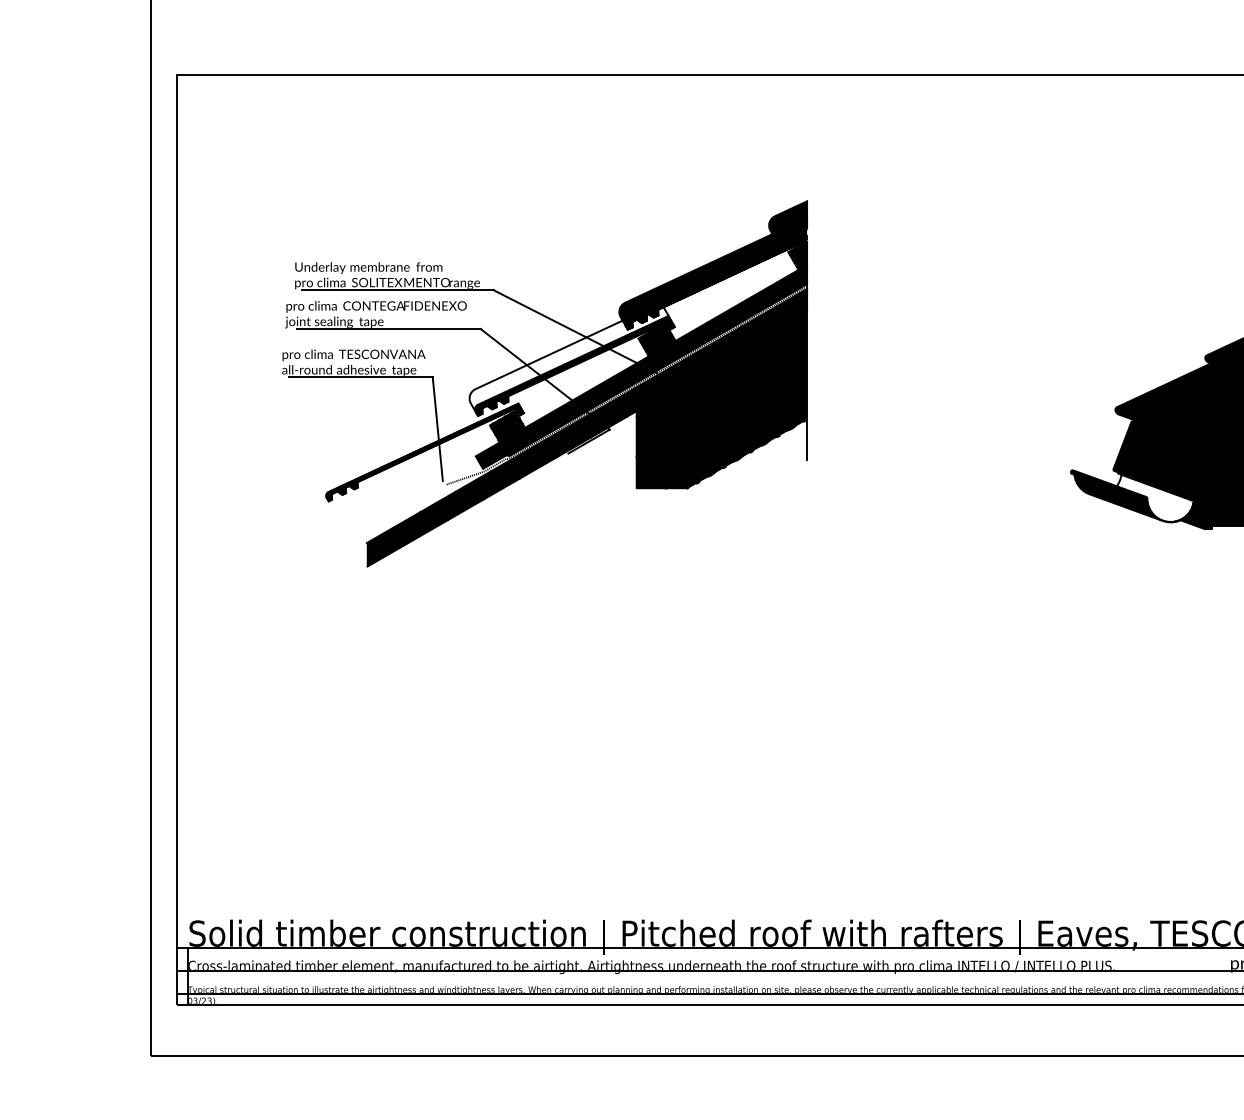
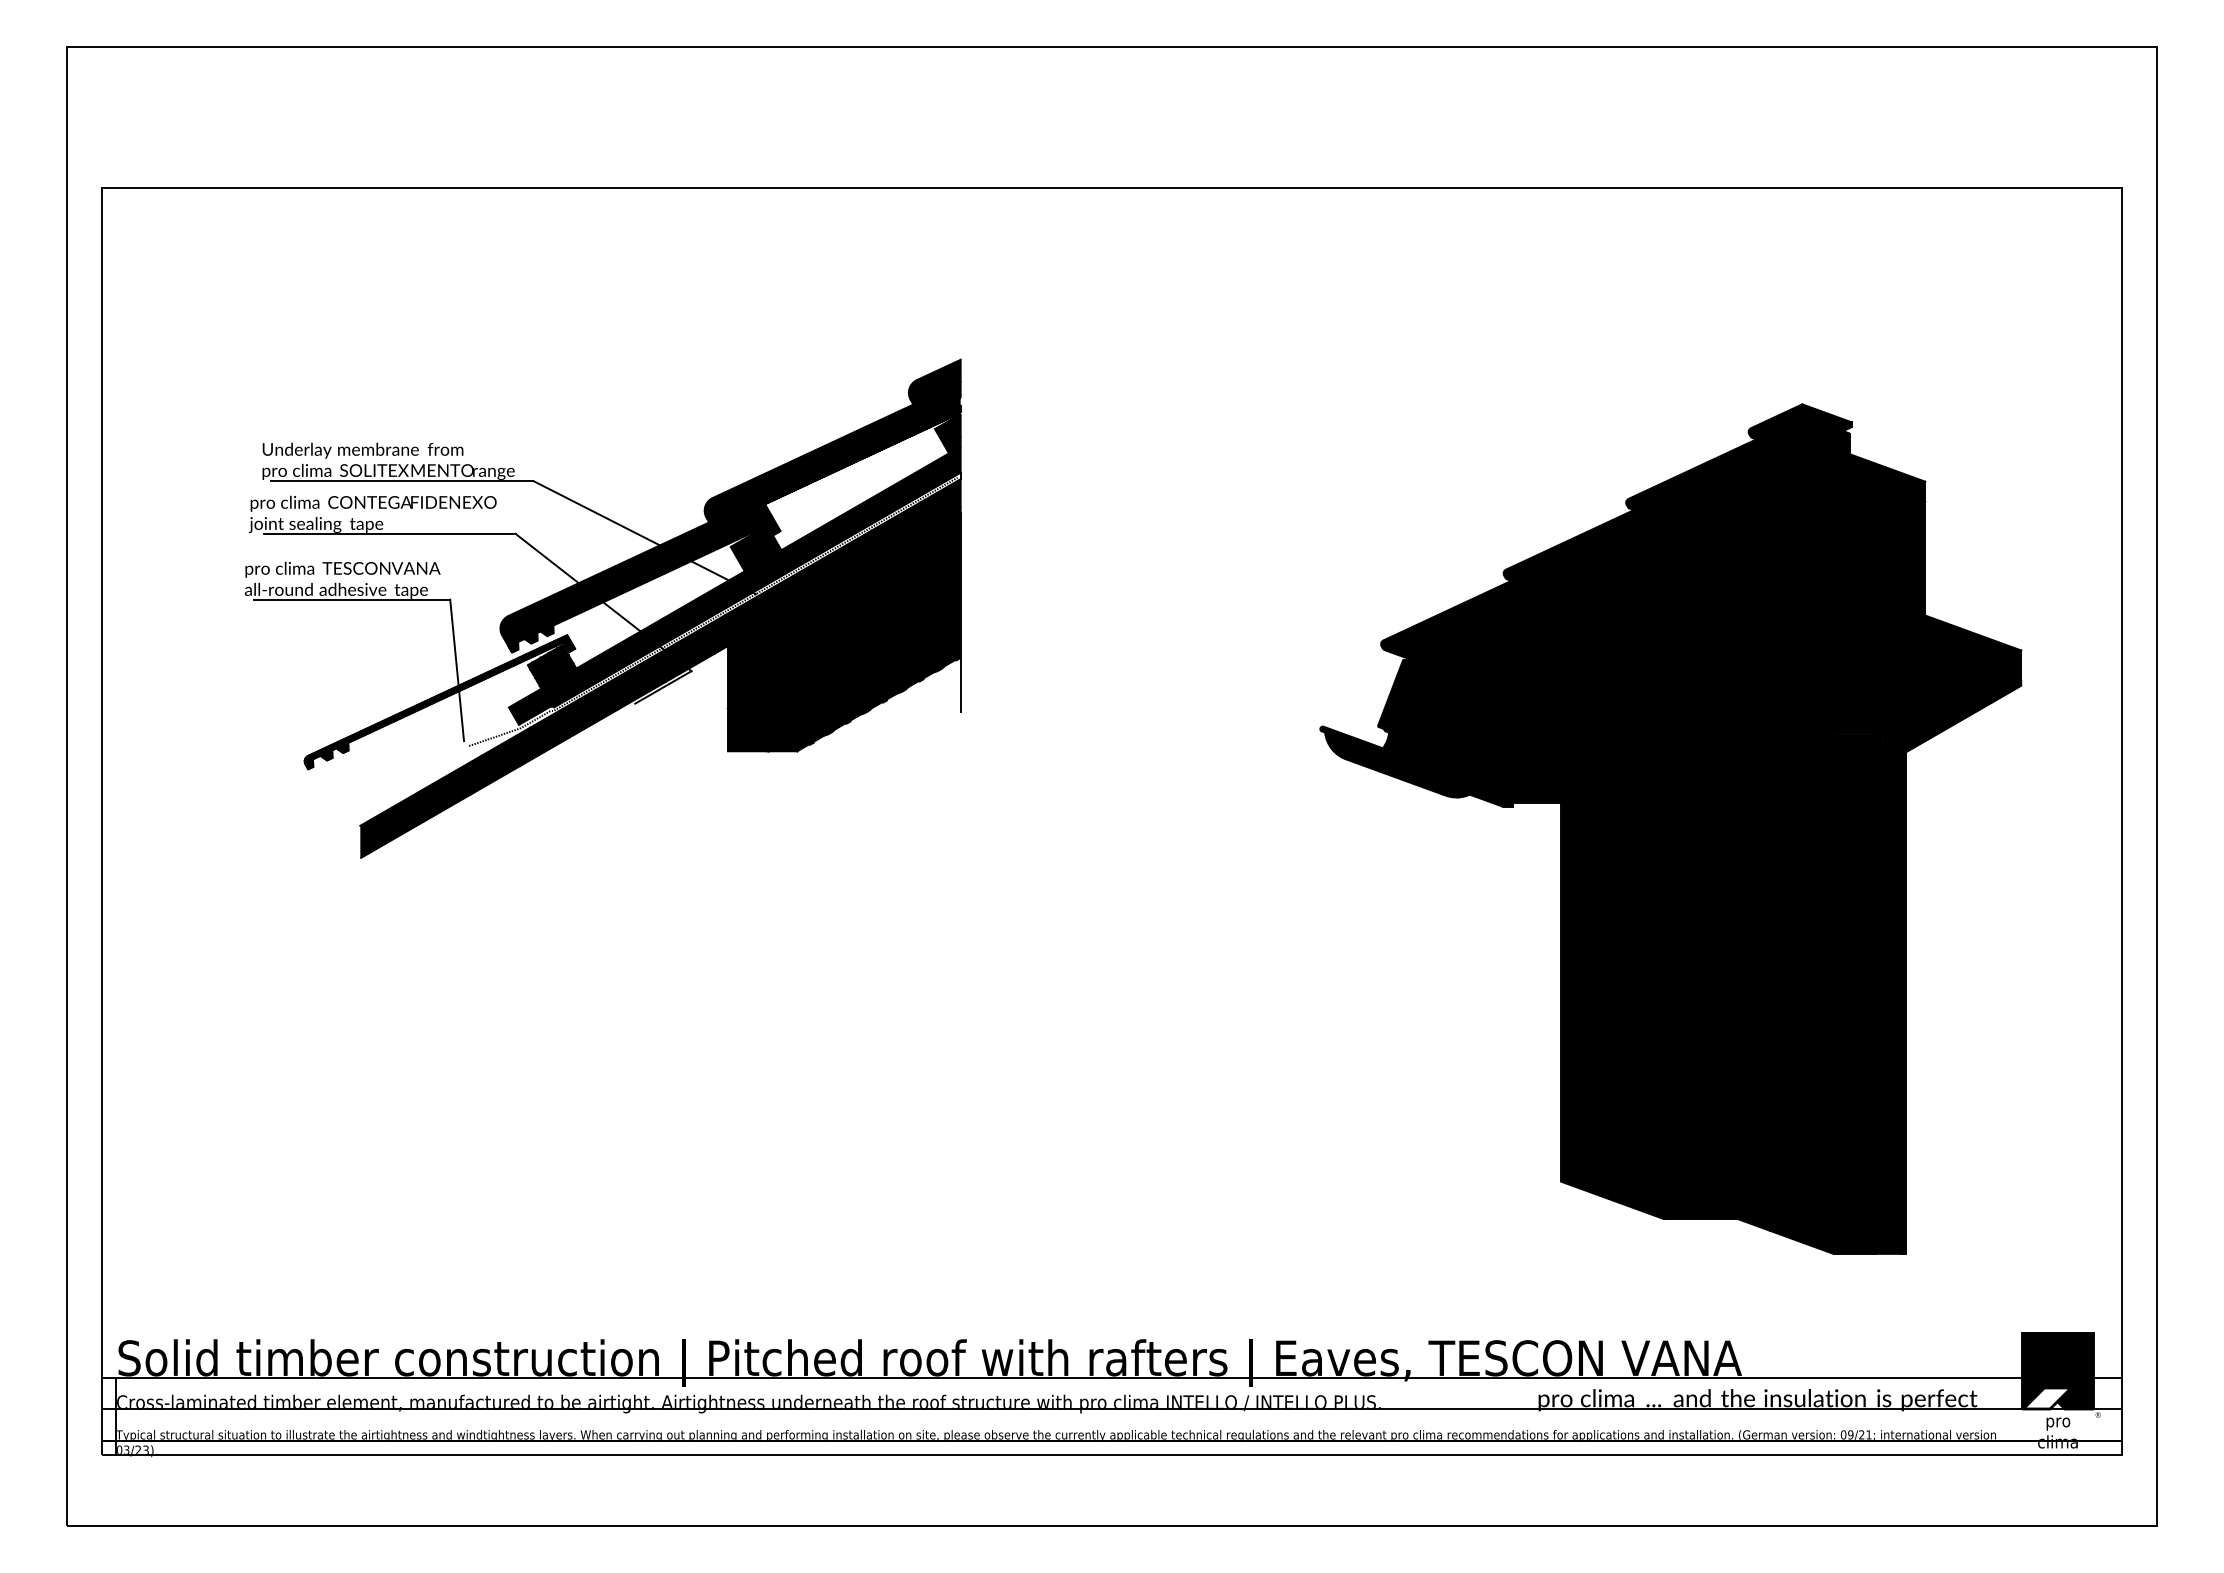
fill: (568, 359) -> (635, 575), added
fill: (1154, 498) -> (1434, 764), added

